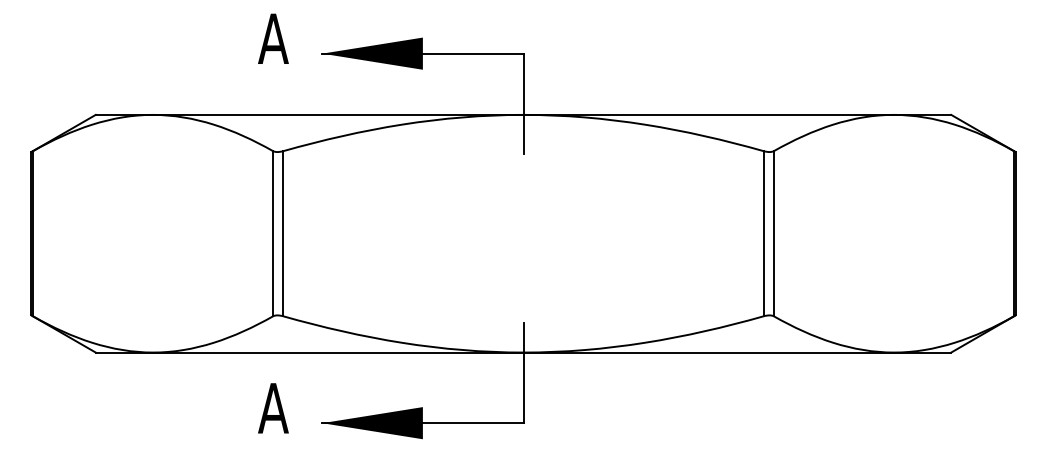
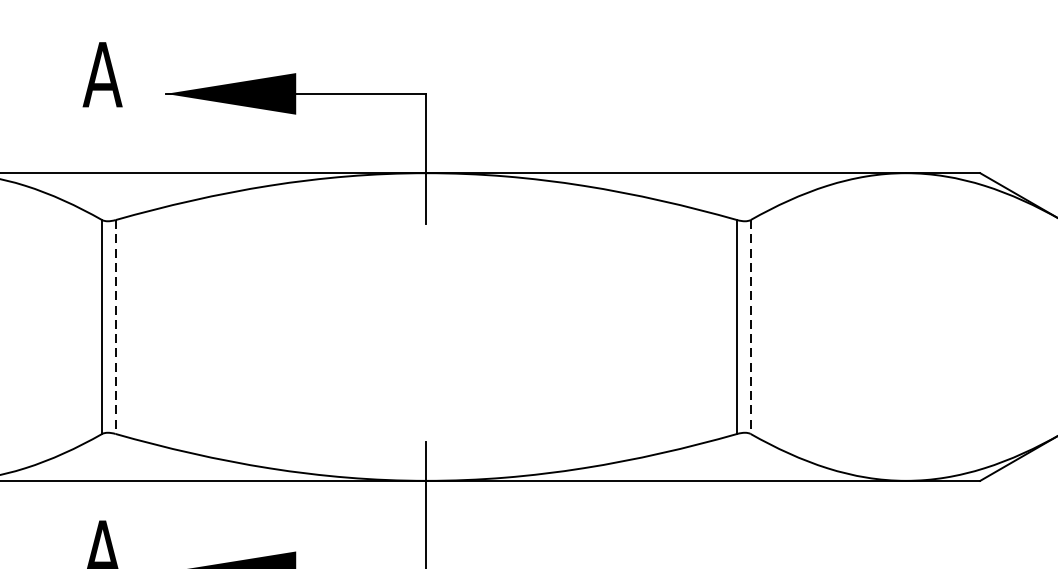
line: (283, 233) -> (115, 326), solid -> dashed
line: (773, 233) -> (750, 326), solid -> dashed

